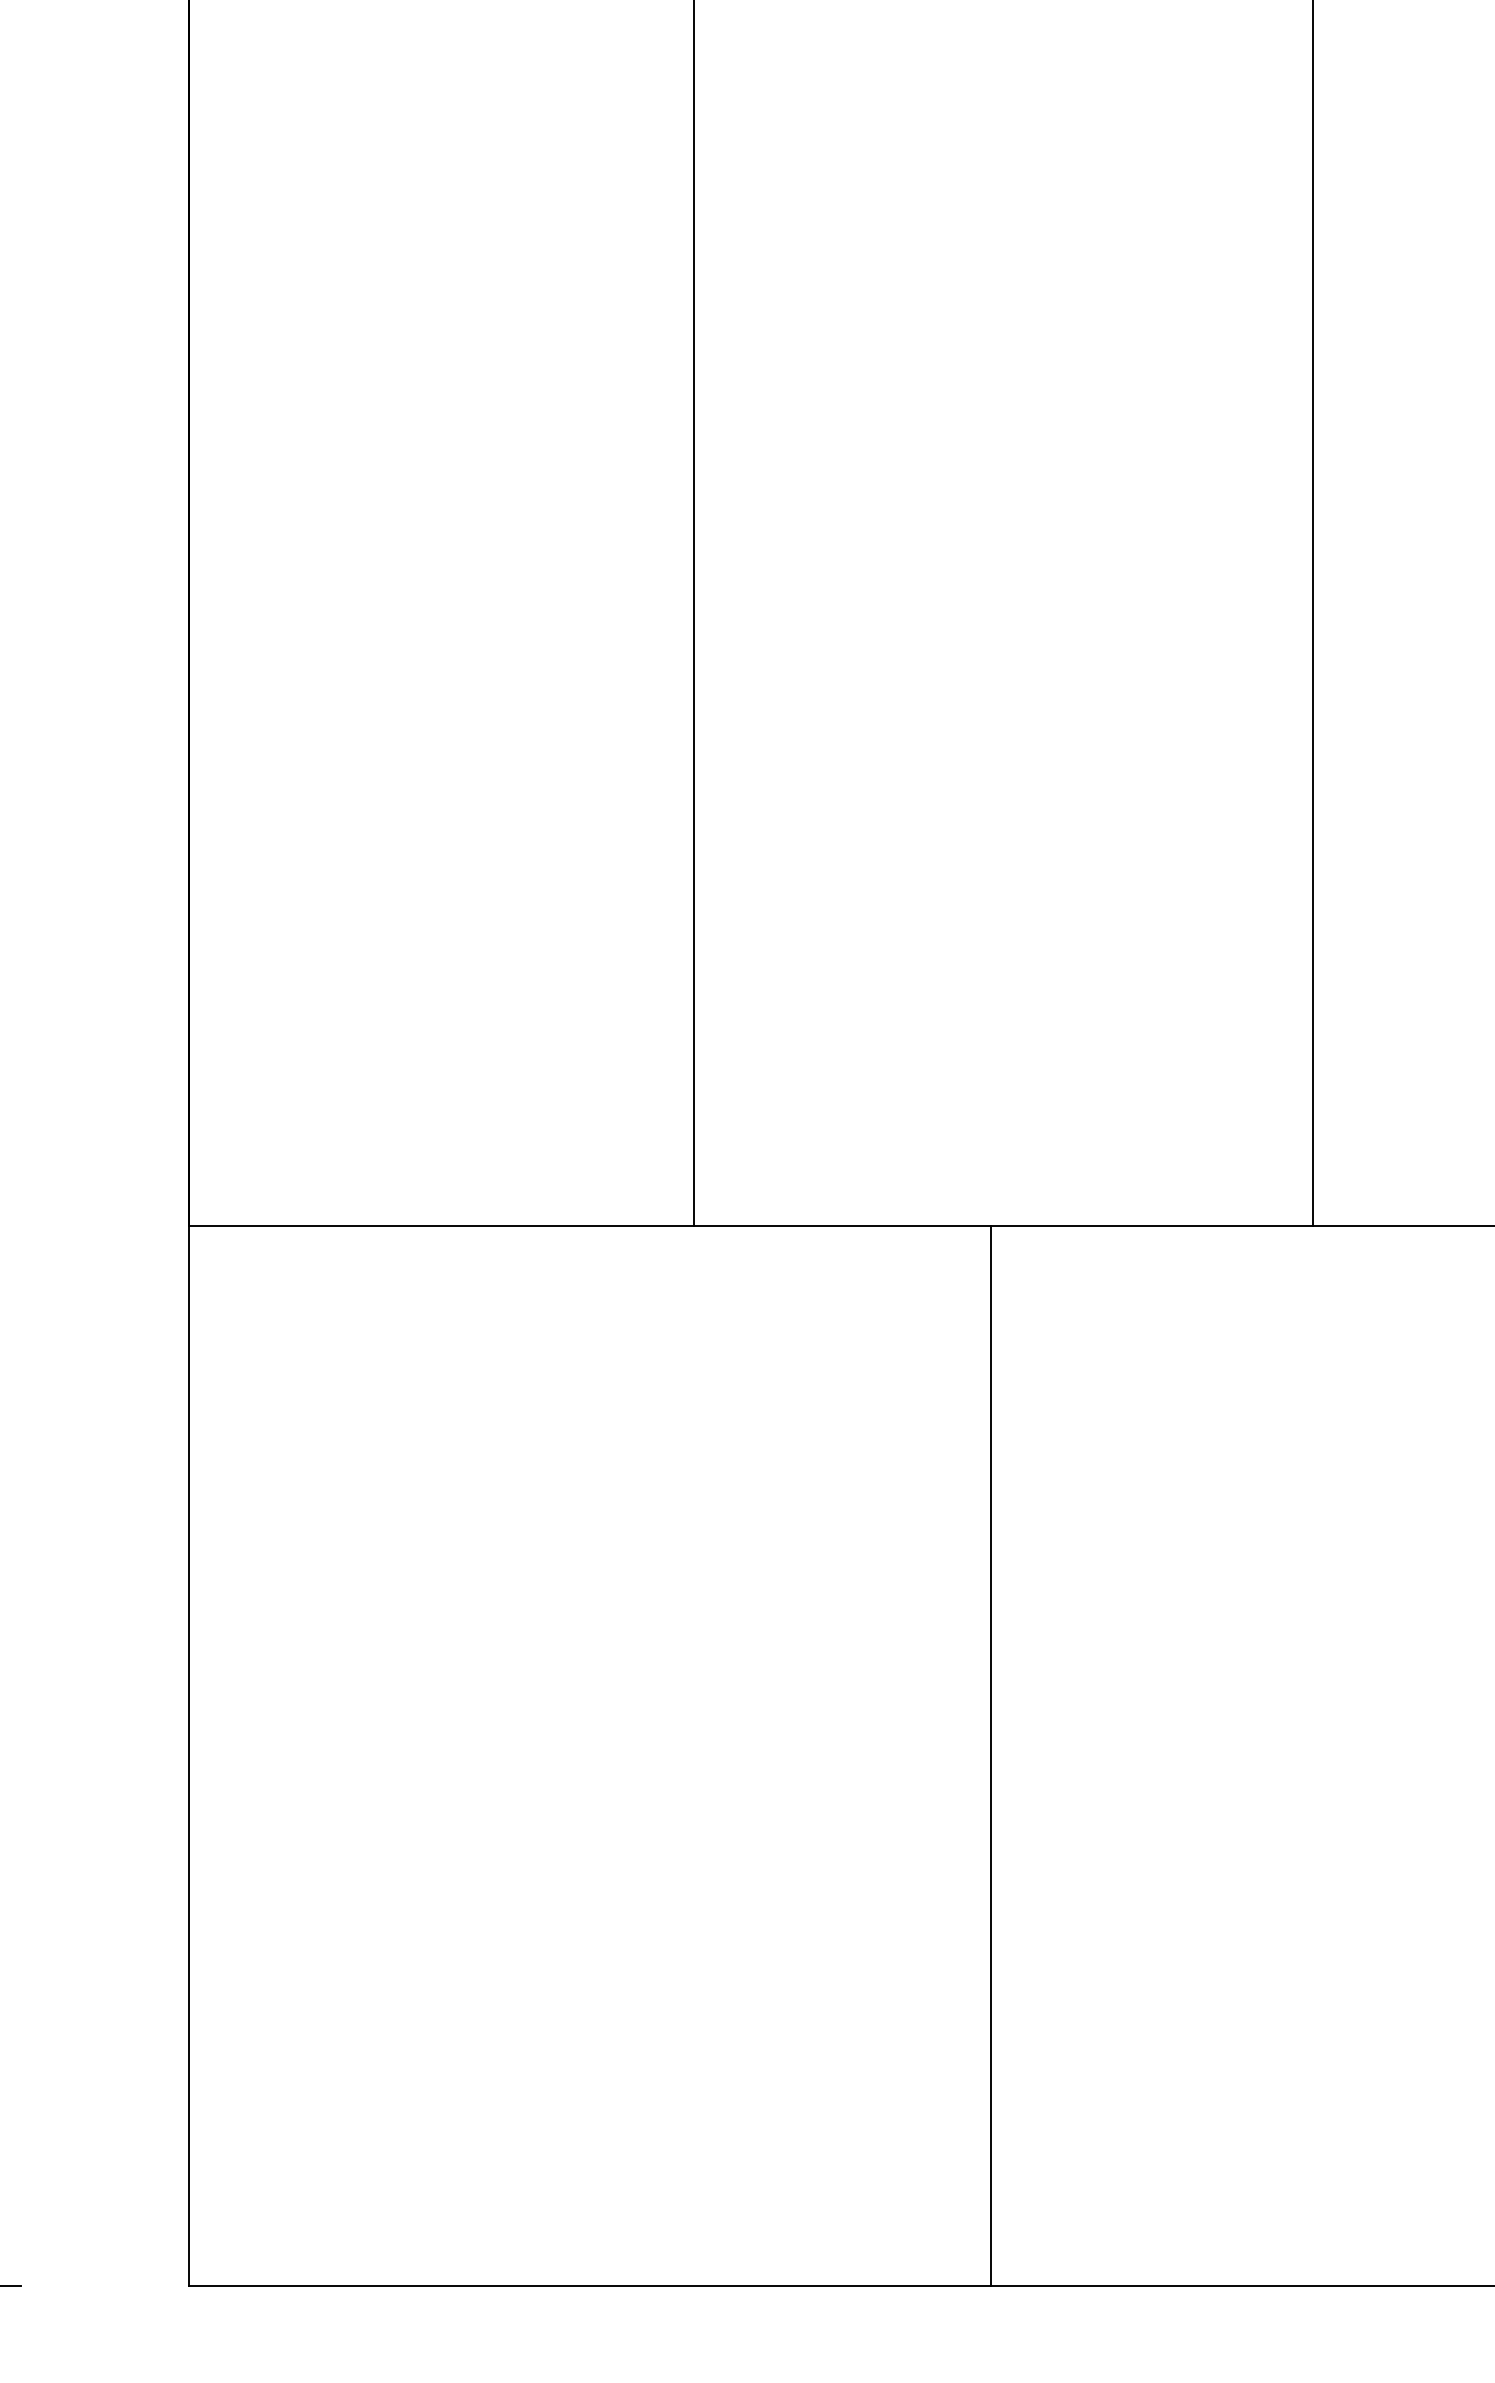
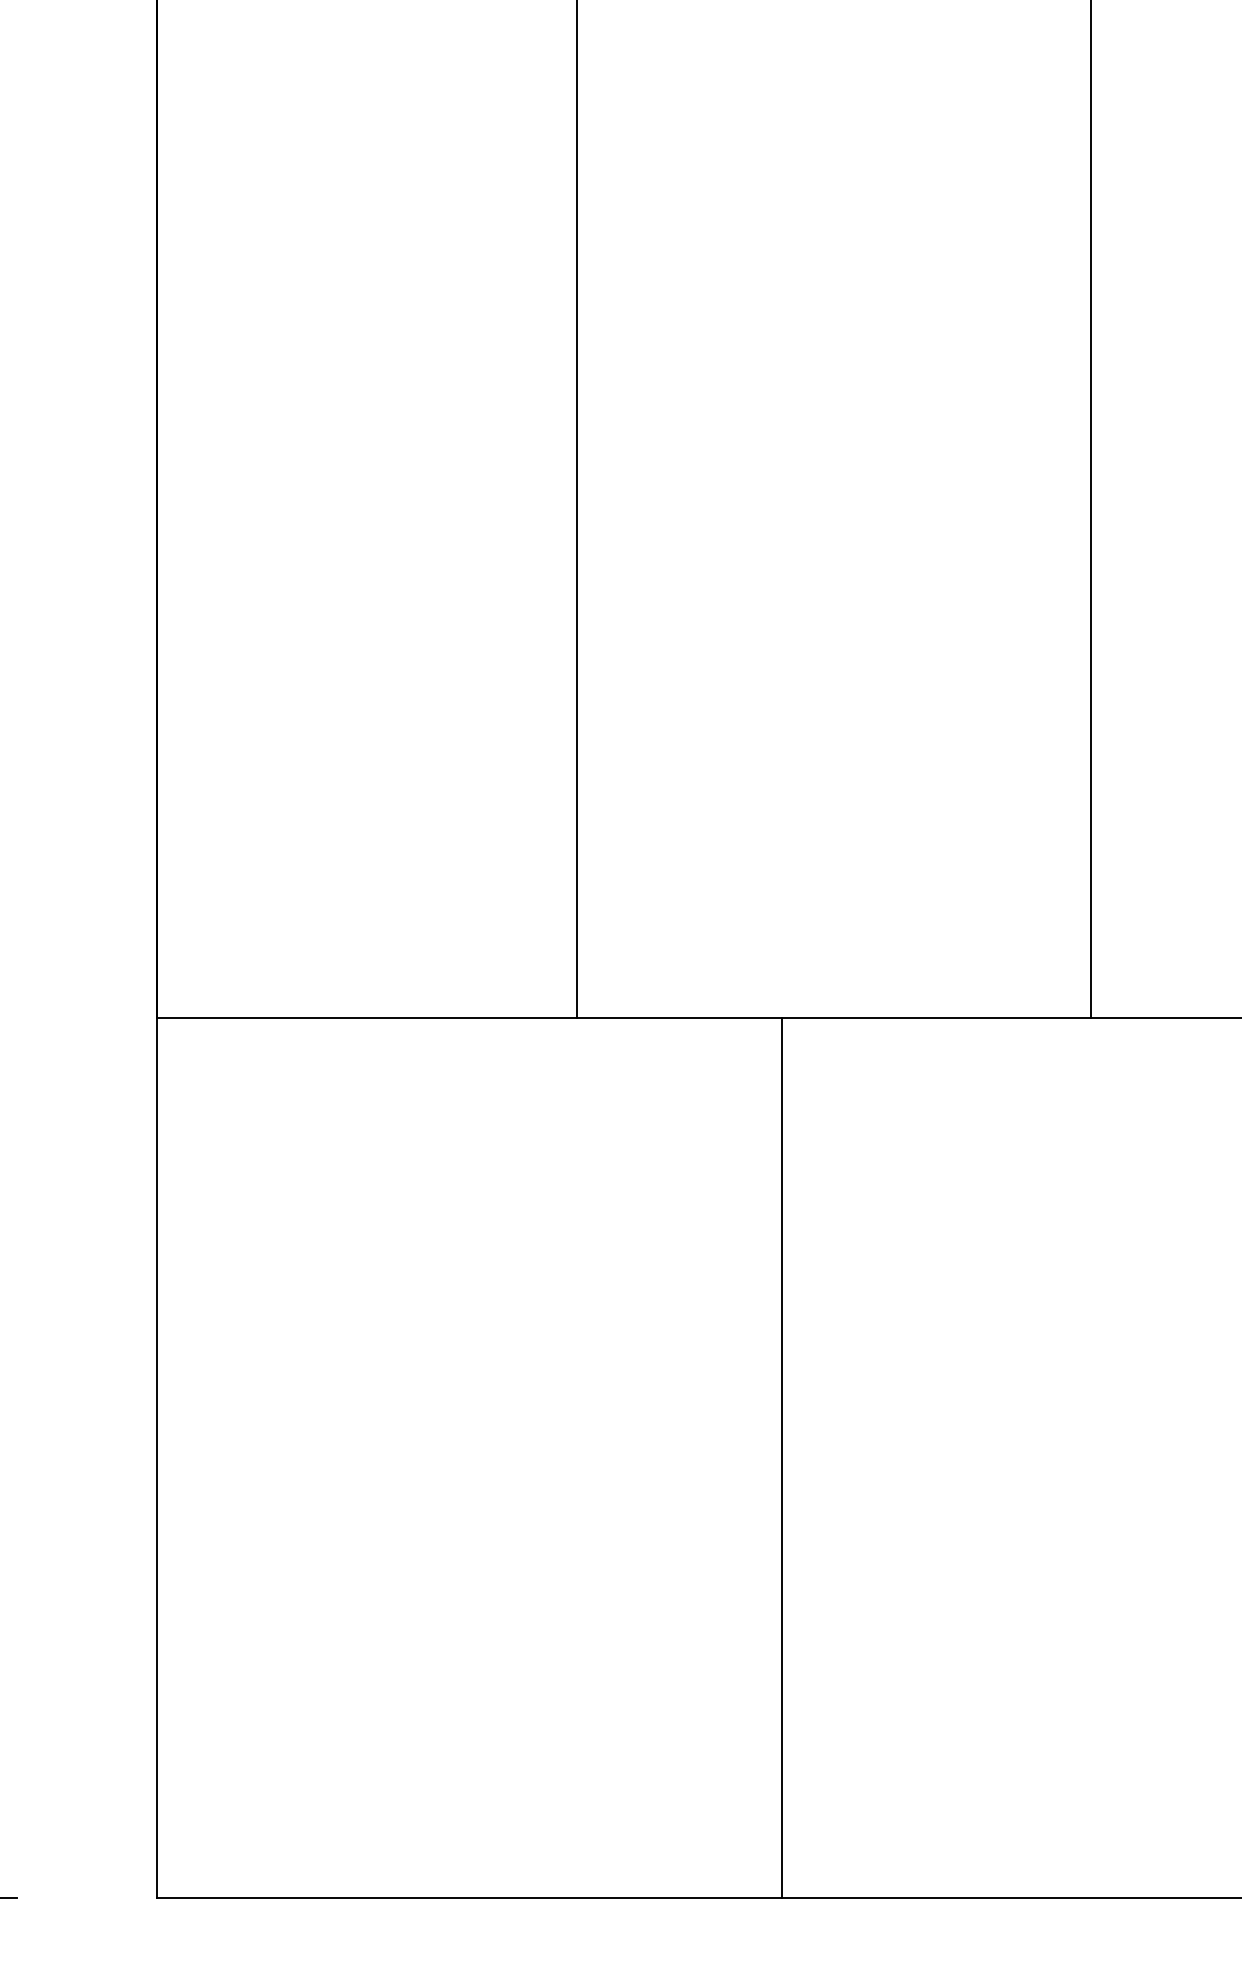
line: (990, 1755) -> (782, 1457), moved

